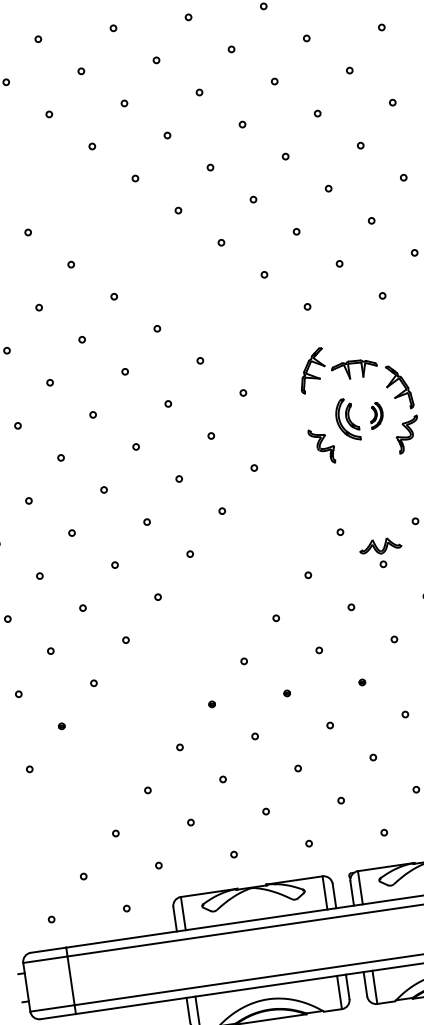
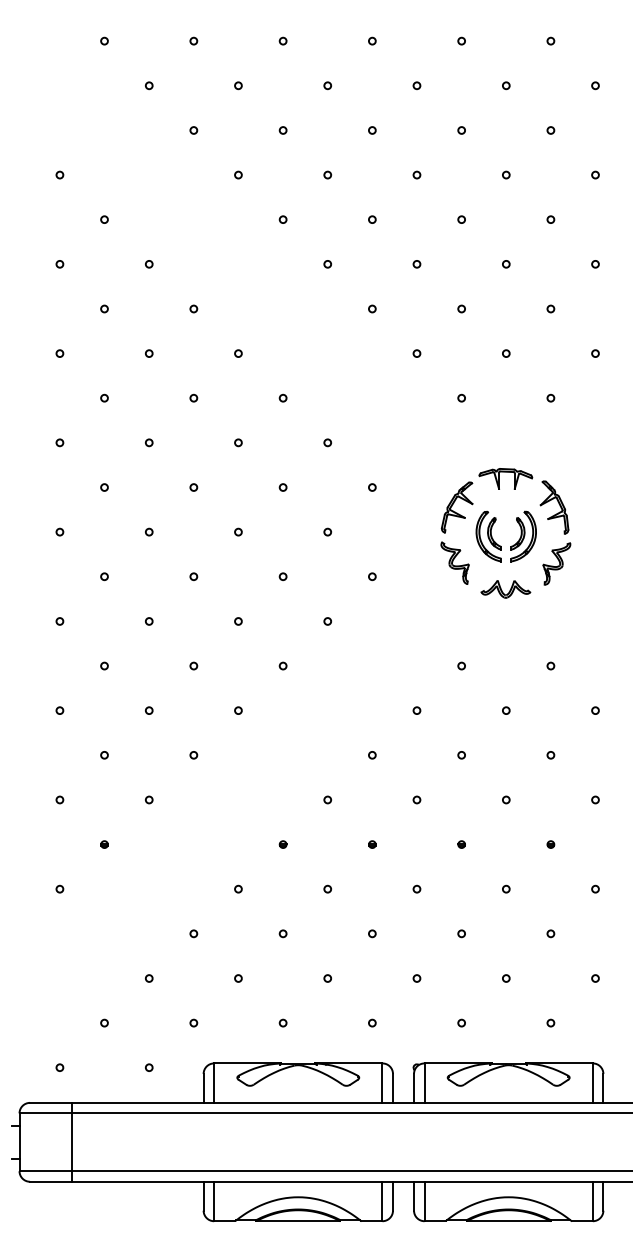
part: (311, 370) -> (456, 507), moved
part: (376, 415) -> (523, 536), size x1.67
part: (380, 546) -> (505, 589), moved

